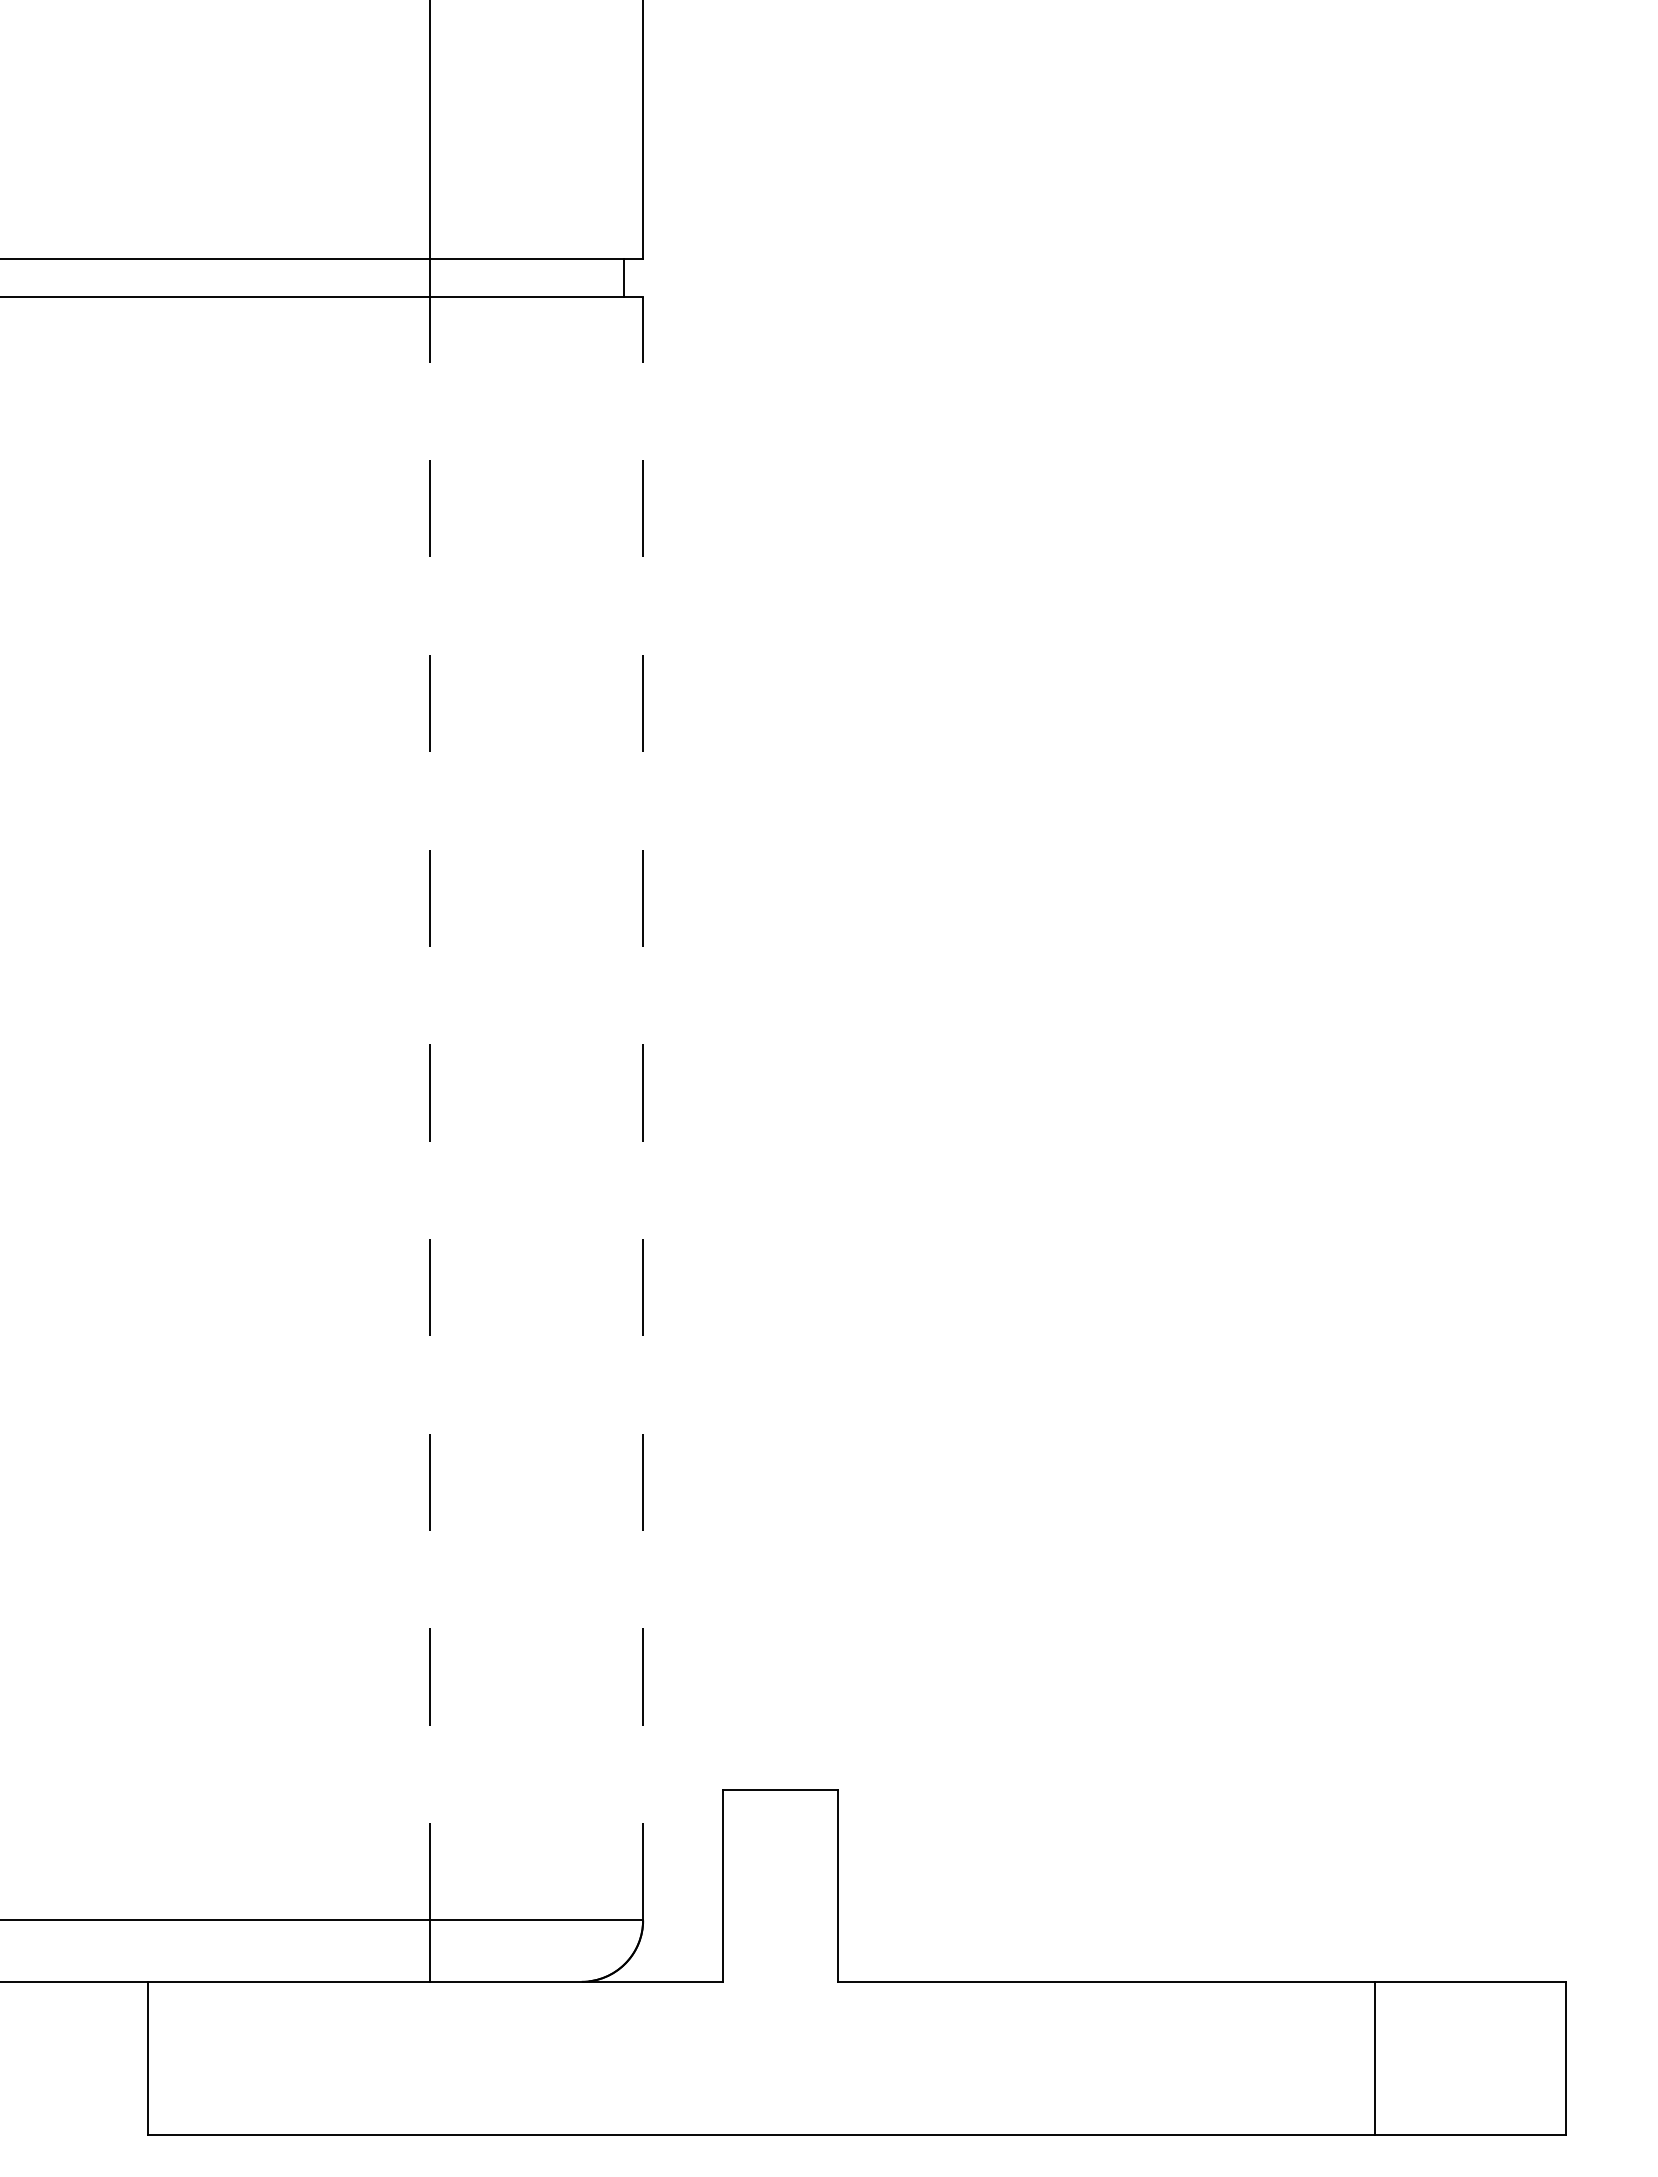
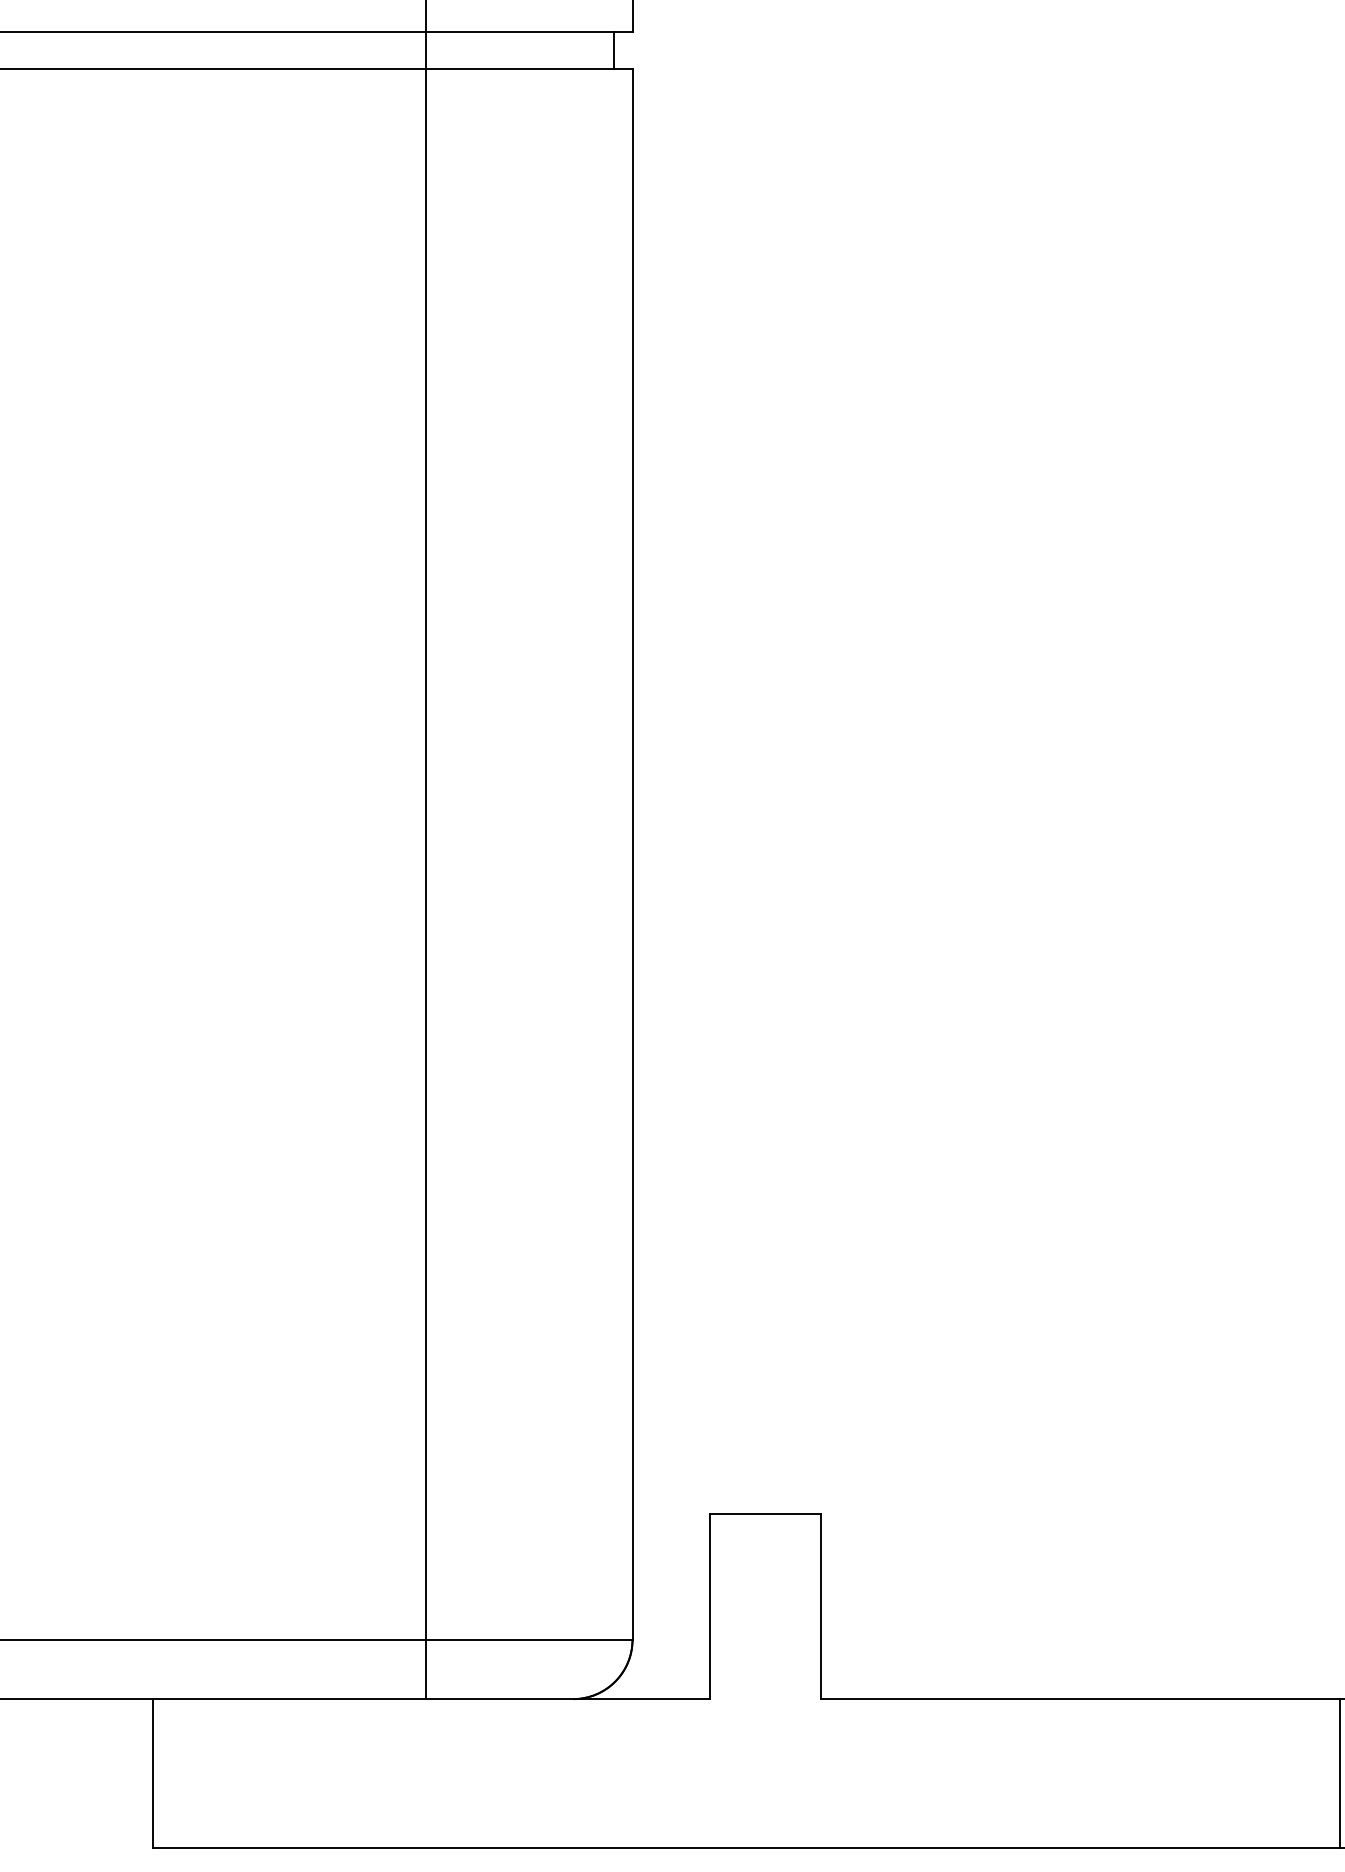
line: (430, 1108) -> (426, 854), dashed -> solid
line: (643, 1108) -> (632, 854), dashed -> solid

